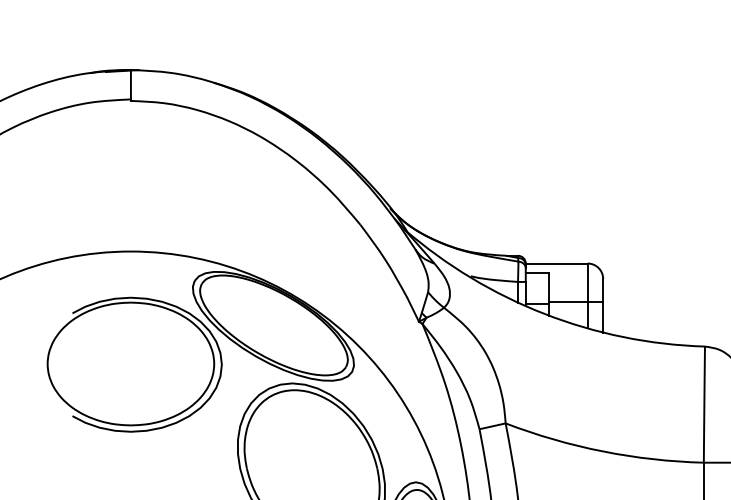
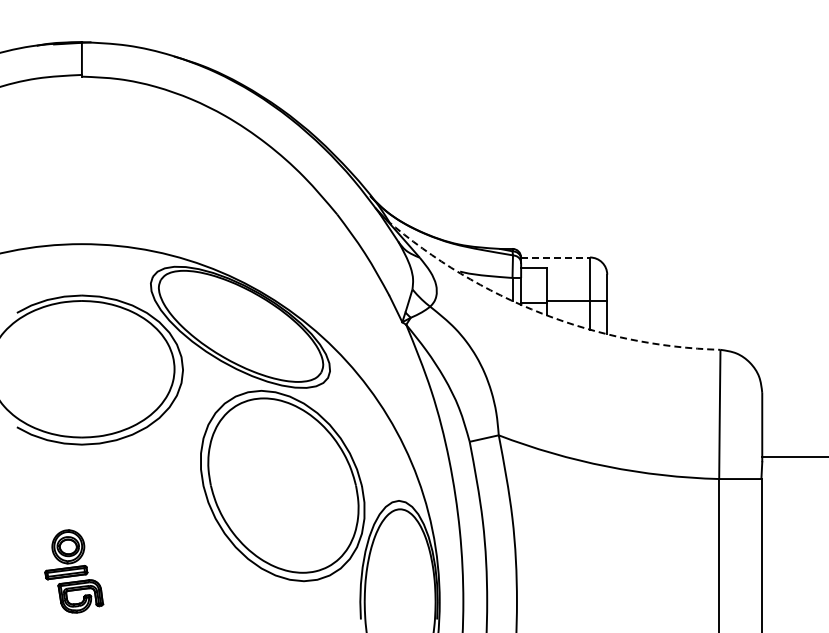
line: (557, 263) -> (556, 257), solid -> dashed
arc: (544, 313) -> (542, 313), solid -> dashed

